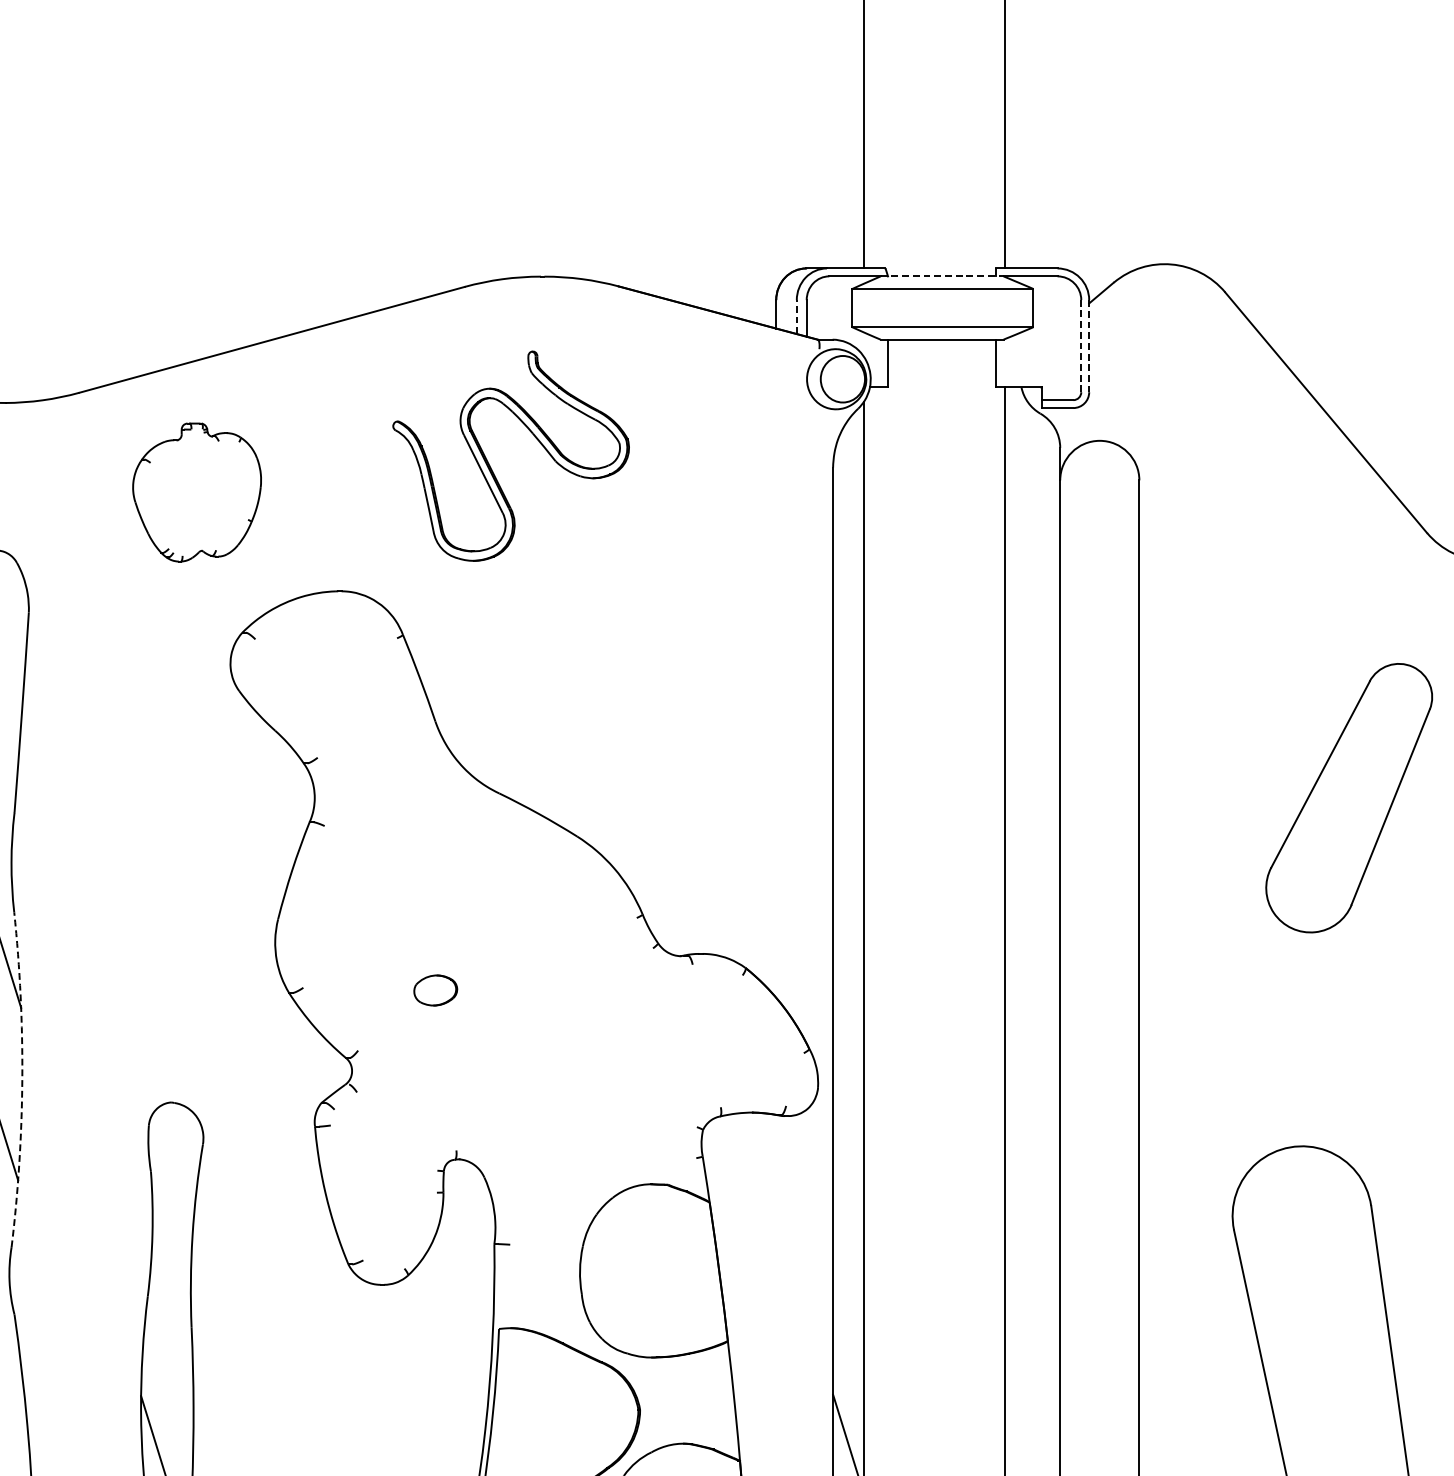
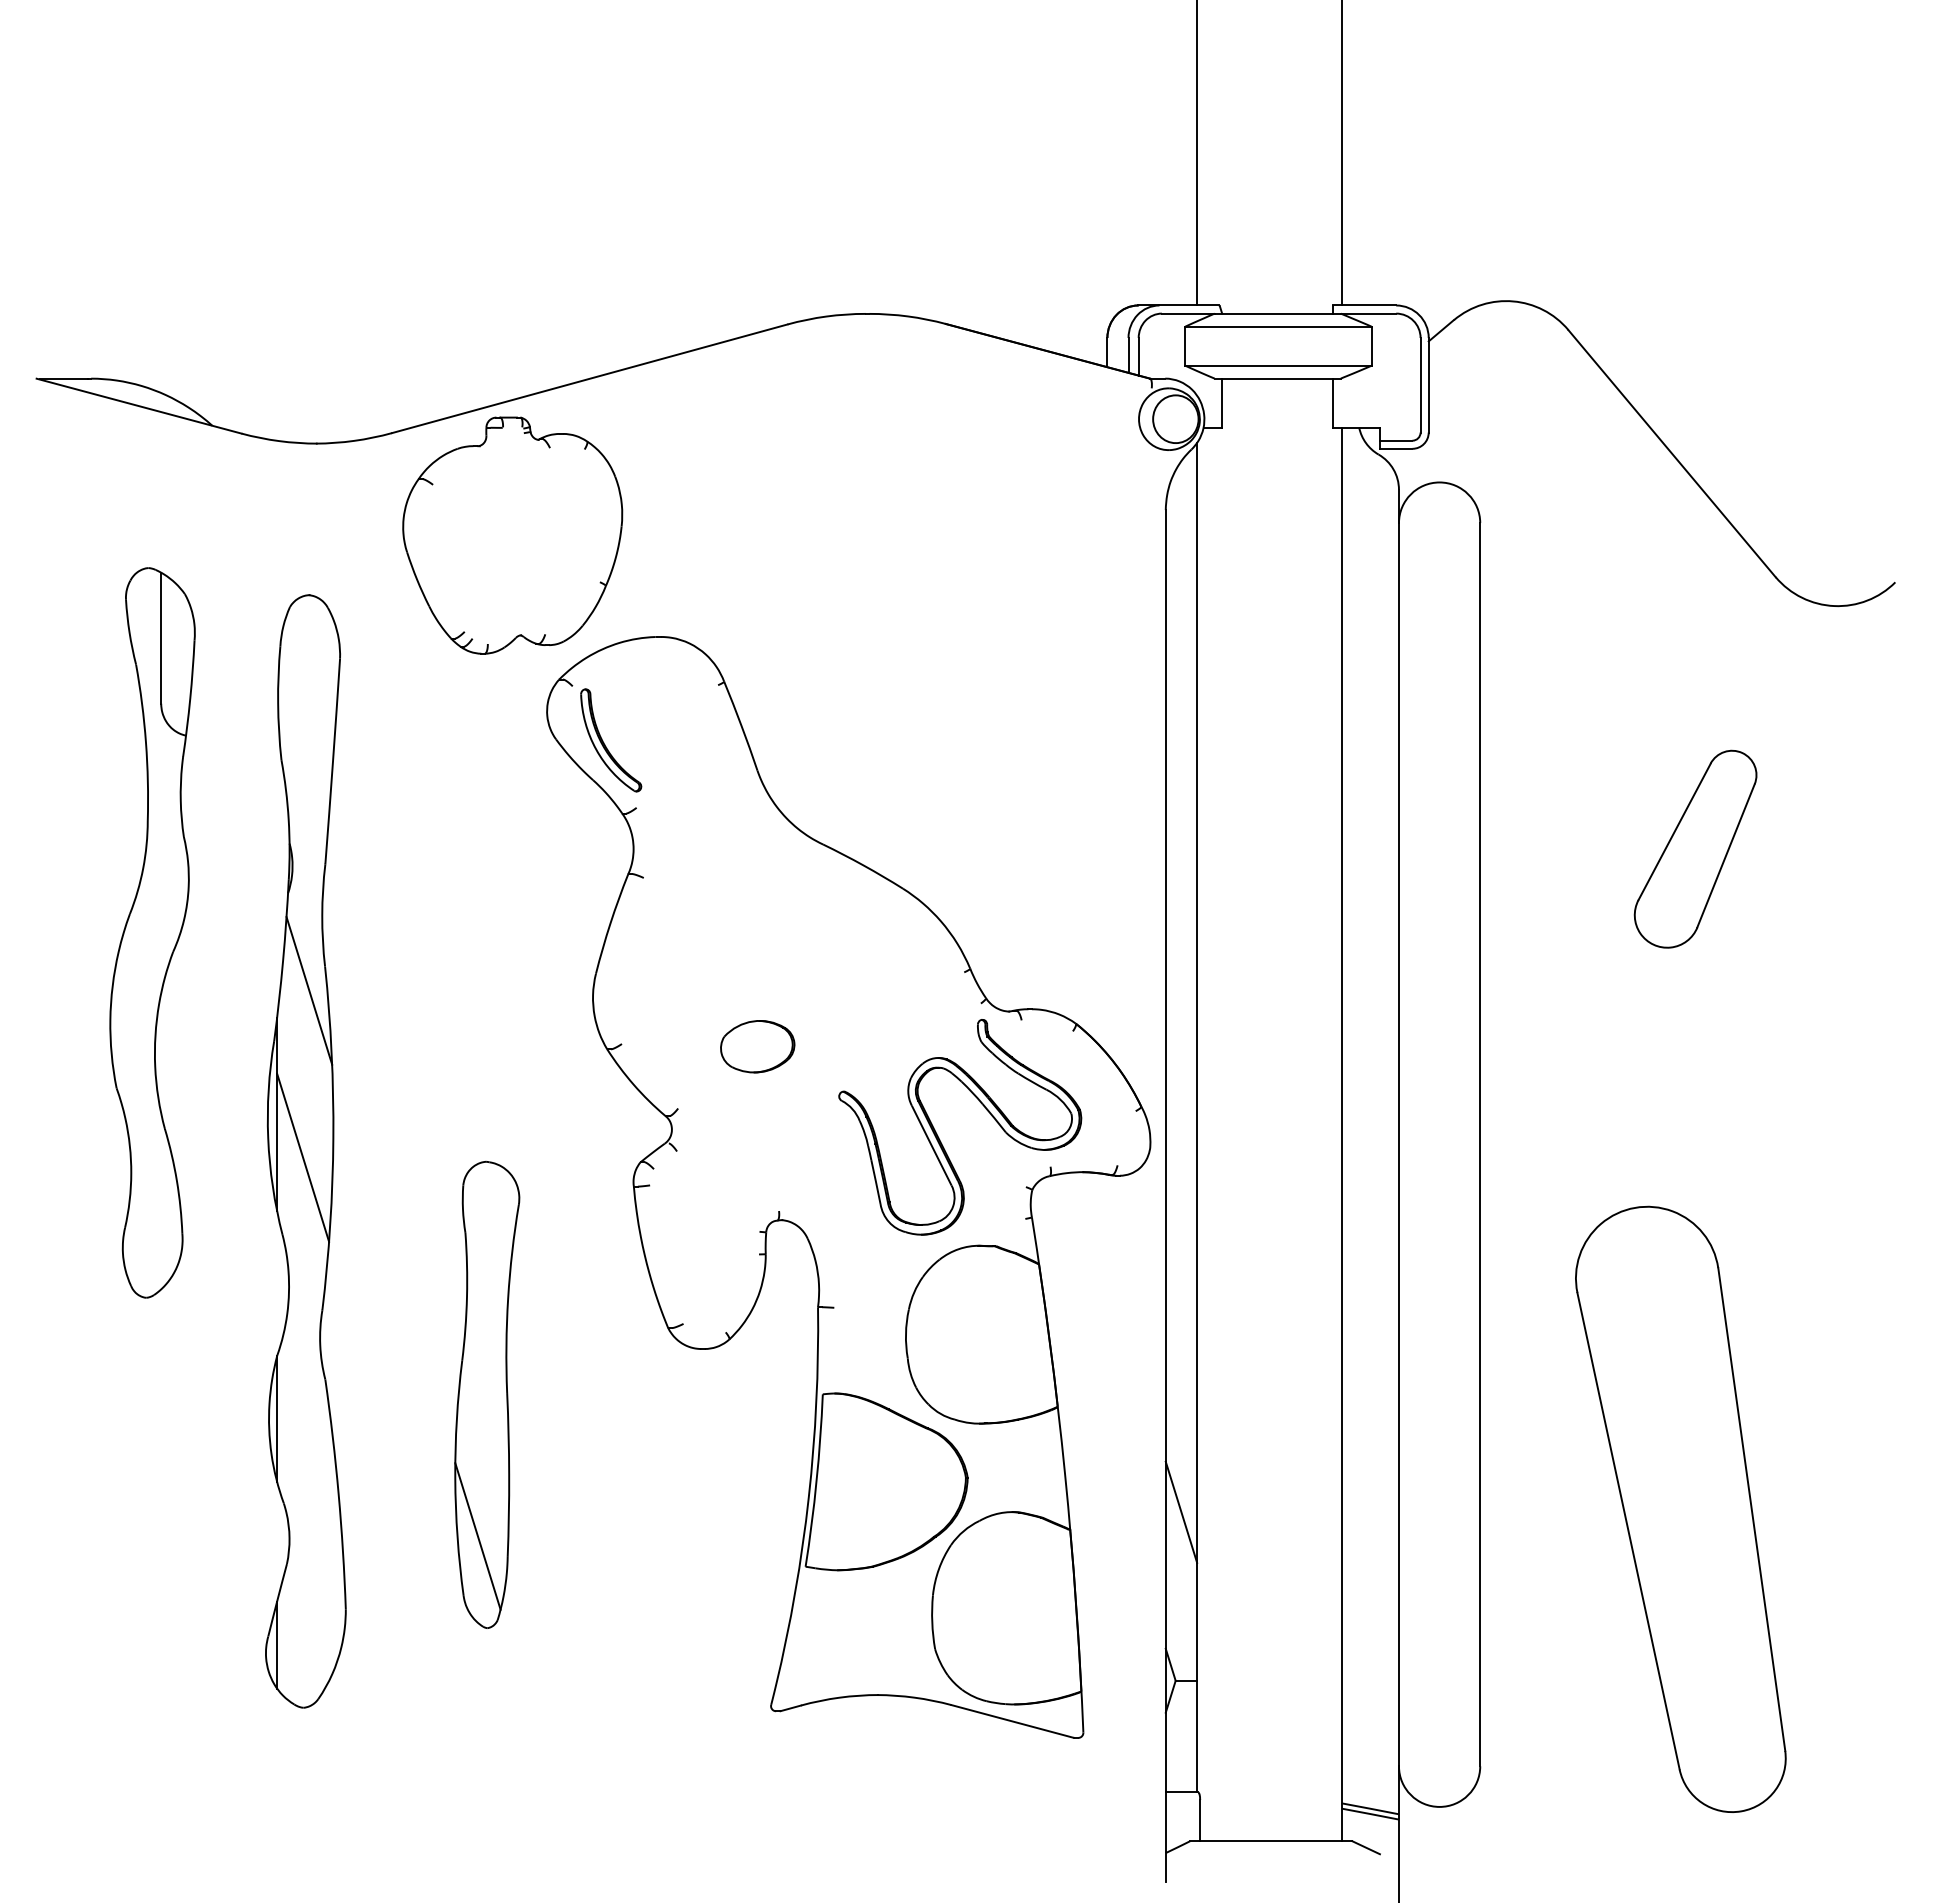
line: (942, 276) -> (1278, 313), dashed -> solid
line: (796, 316) -> (1128, 354), dashed -> solid
line: (1081, 345) -> (1420, 384), dashed -> solid
line: (1088, 346) -> (1428, 385), dashed -> solid
part: (490, 466) -> (939, 1137), moved
part: (196, 492) -> (512, 535), size x1.67
part: (287, 696) -> (605, 744), added
part: (1349, 797) -> (1695, 848), size x0.71
part: (435, 990) -> (757, 1046), size x1.67
line: (22, 1079) -> (333, 1138), dashed -> solid

